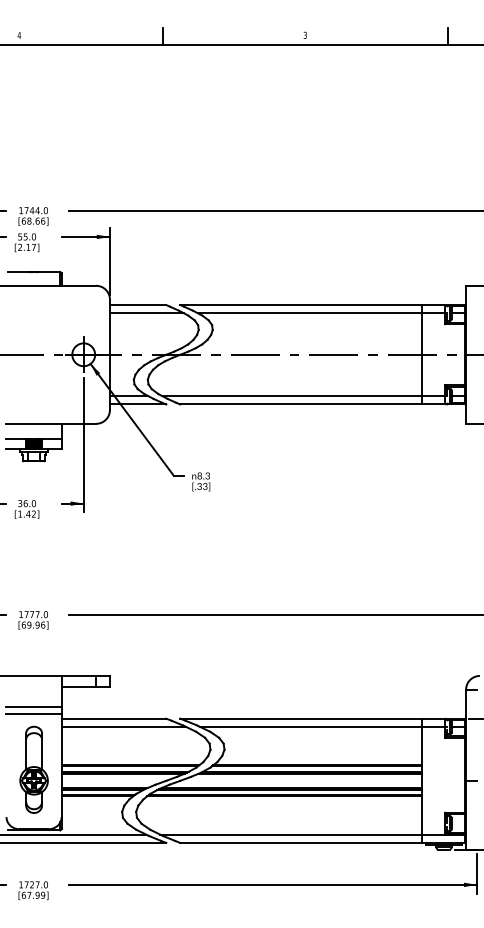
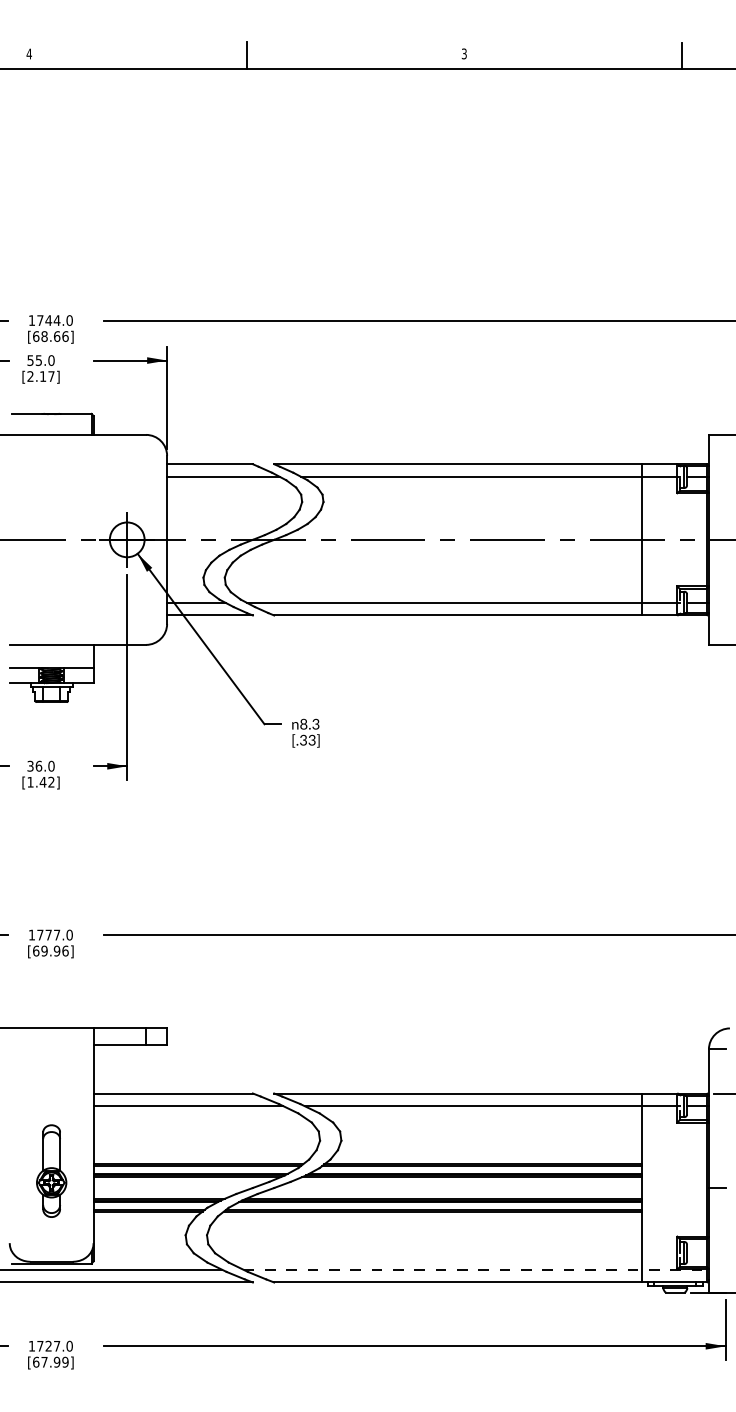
line: (33, 706) -> (50, 1074), removed
line: (33, 714) -> (50, 1087), removed
part: (33, 769) -> (50, 1170), size x0.7
line: (313, 834) -> (476, 1269), solid -> dashed

